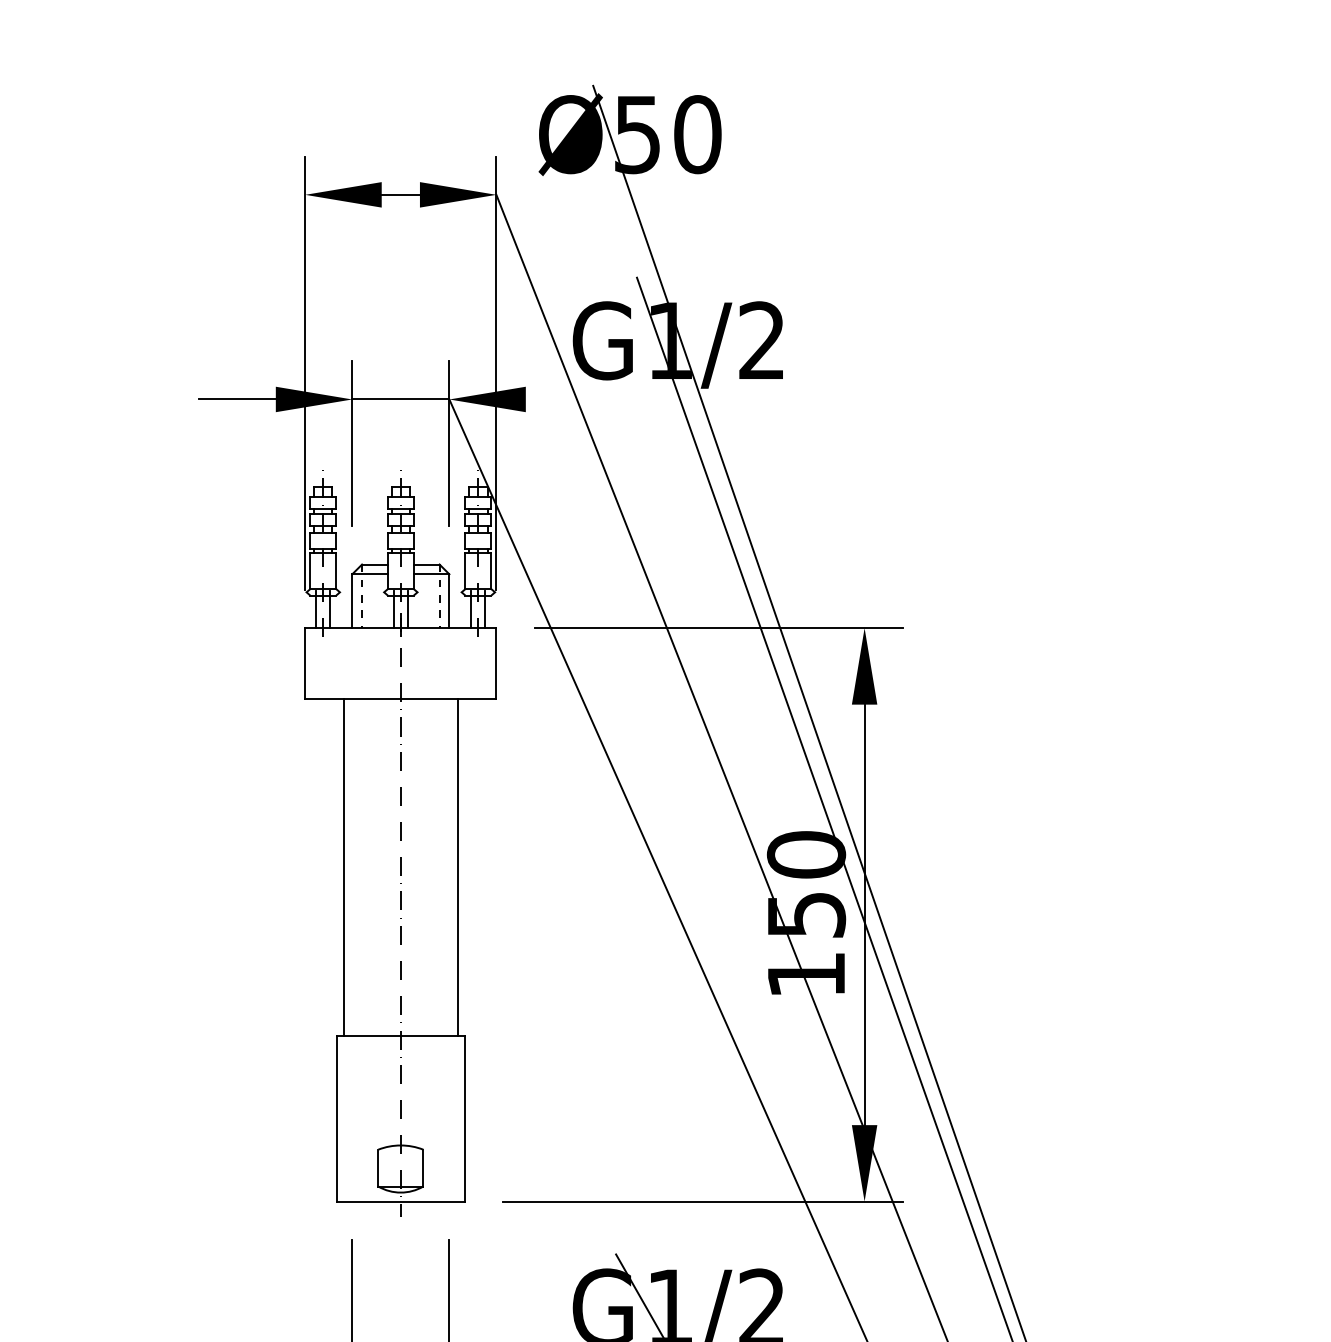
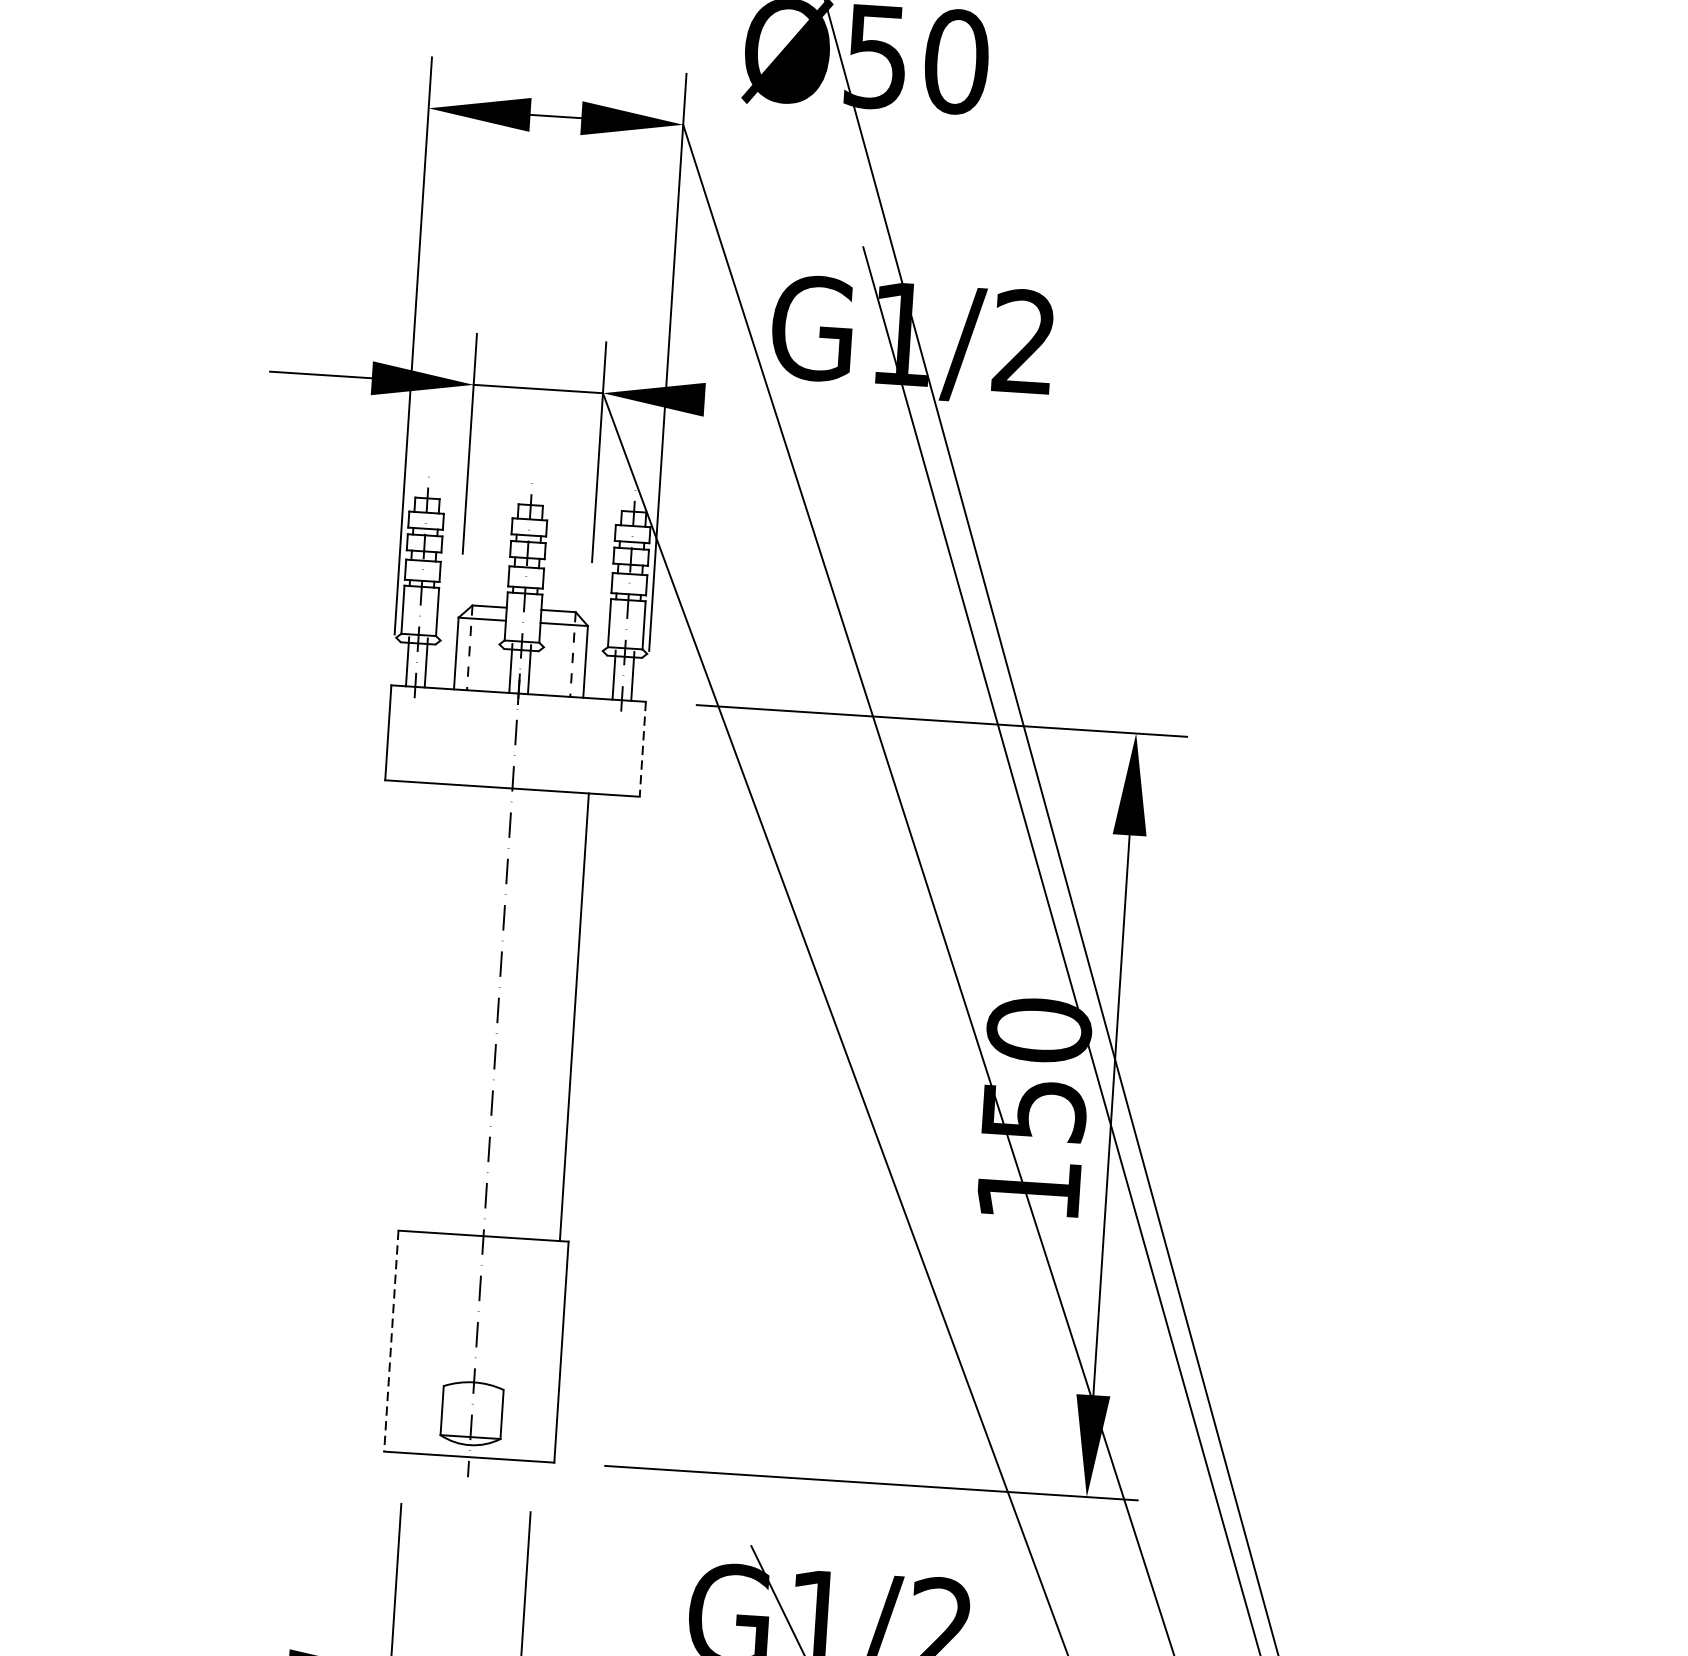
line: (496, 663) -> (642, 748), solid -> dashed
line: (343, 867) -> (421, 1007), removed
line: (336, 1118) -> (390, 1340), solid -> dashed

